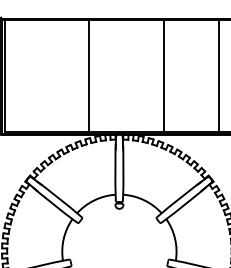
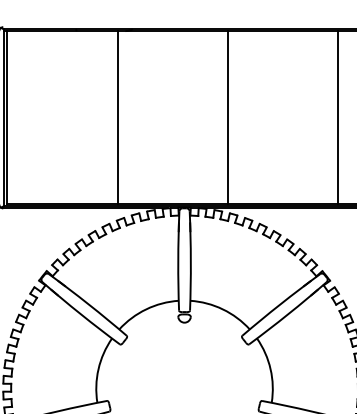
line: (89, 76) -> (118, 118), moved
line: (164, 76) -> (227, 118), moved

